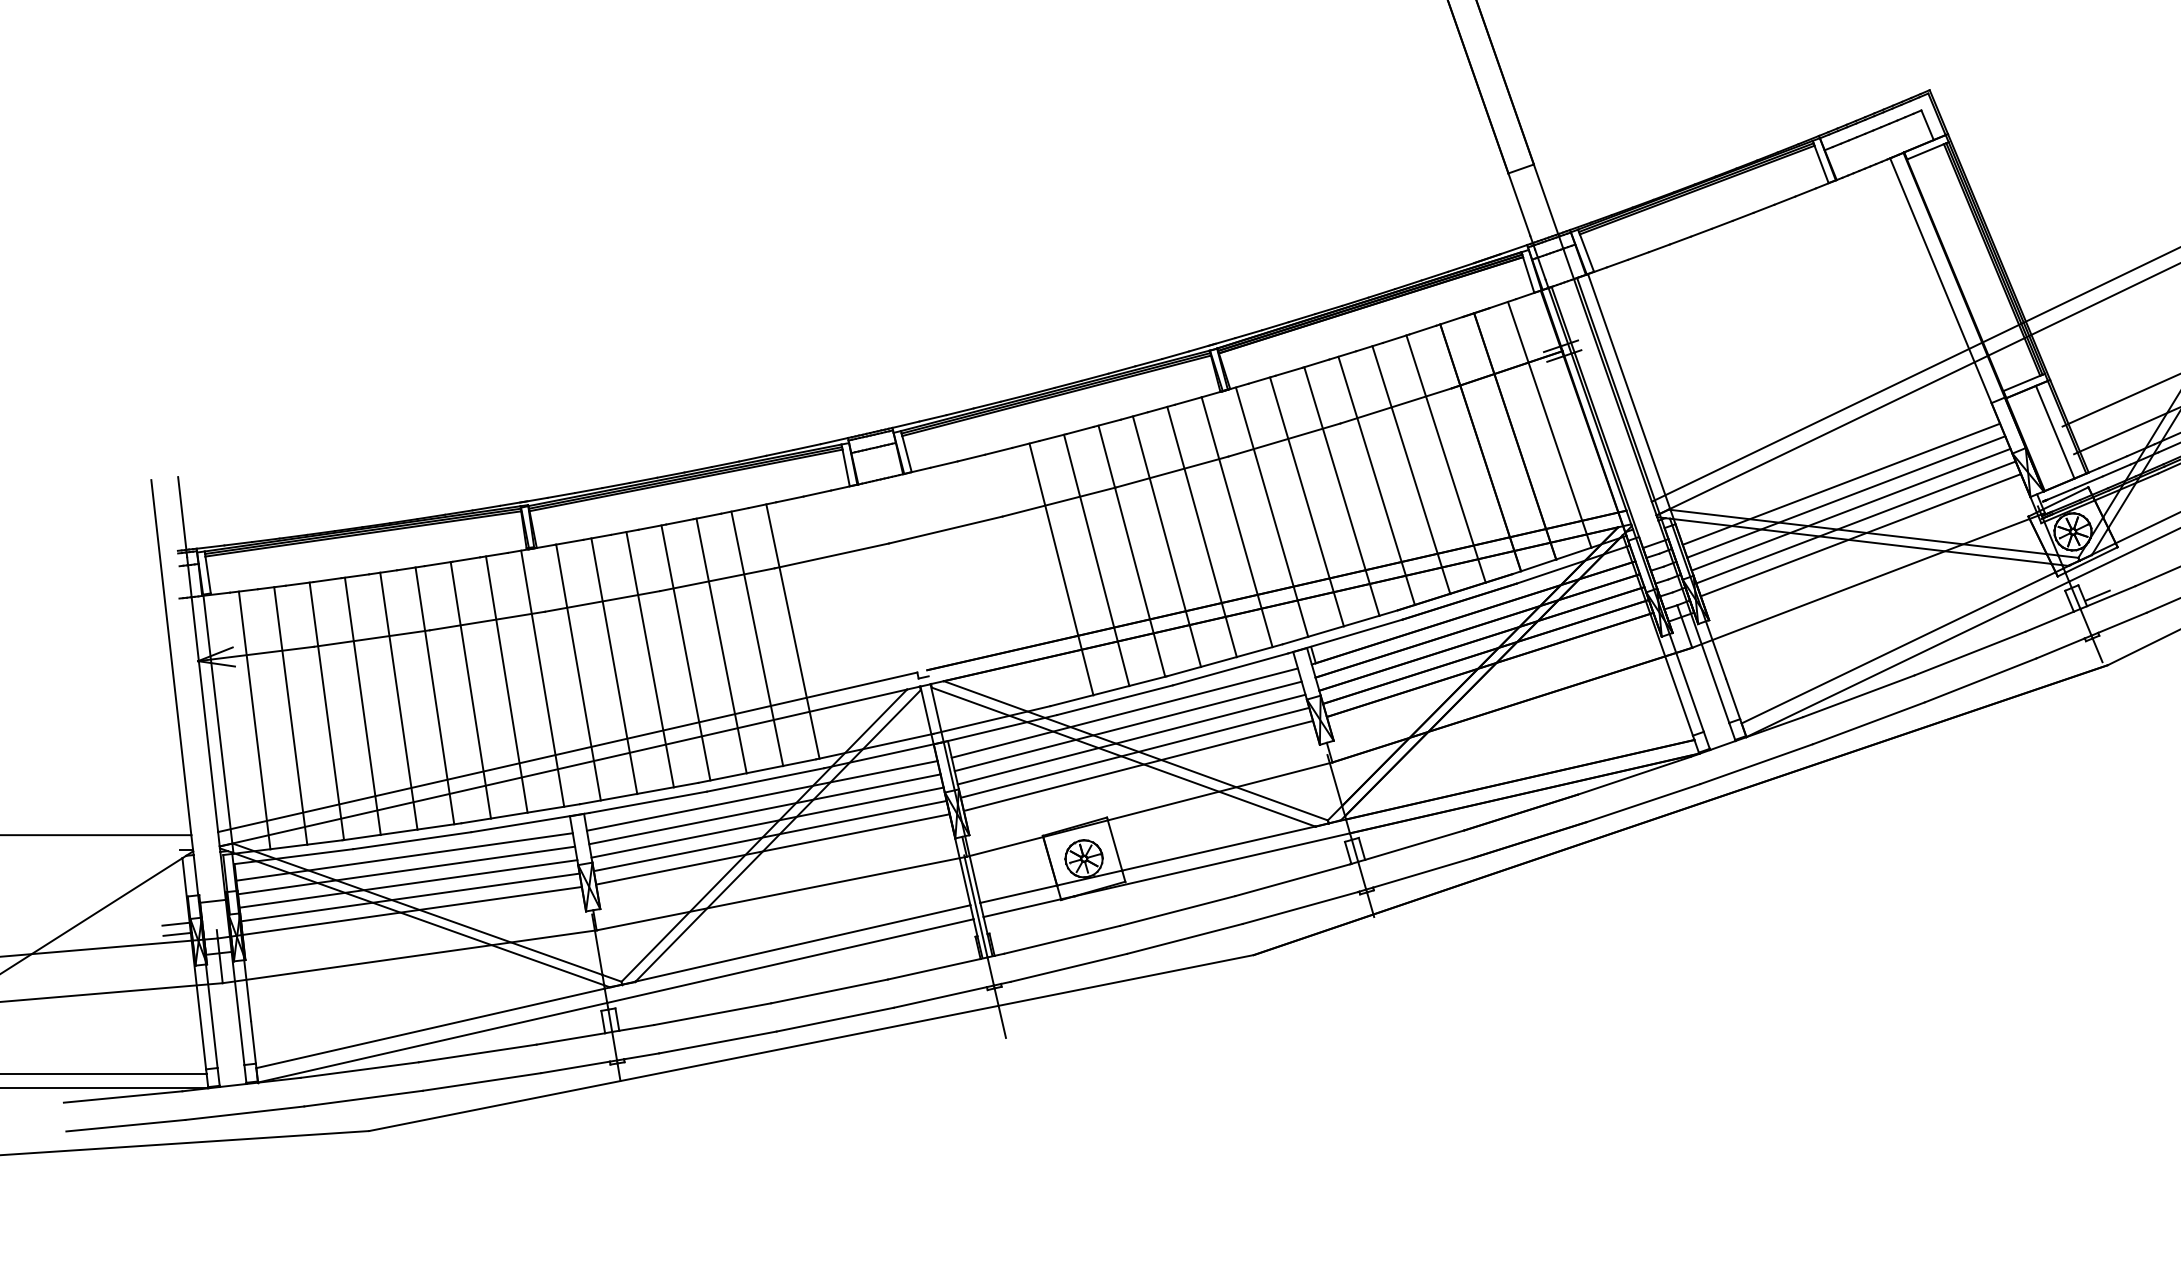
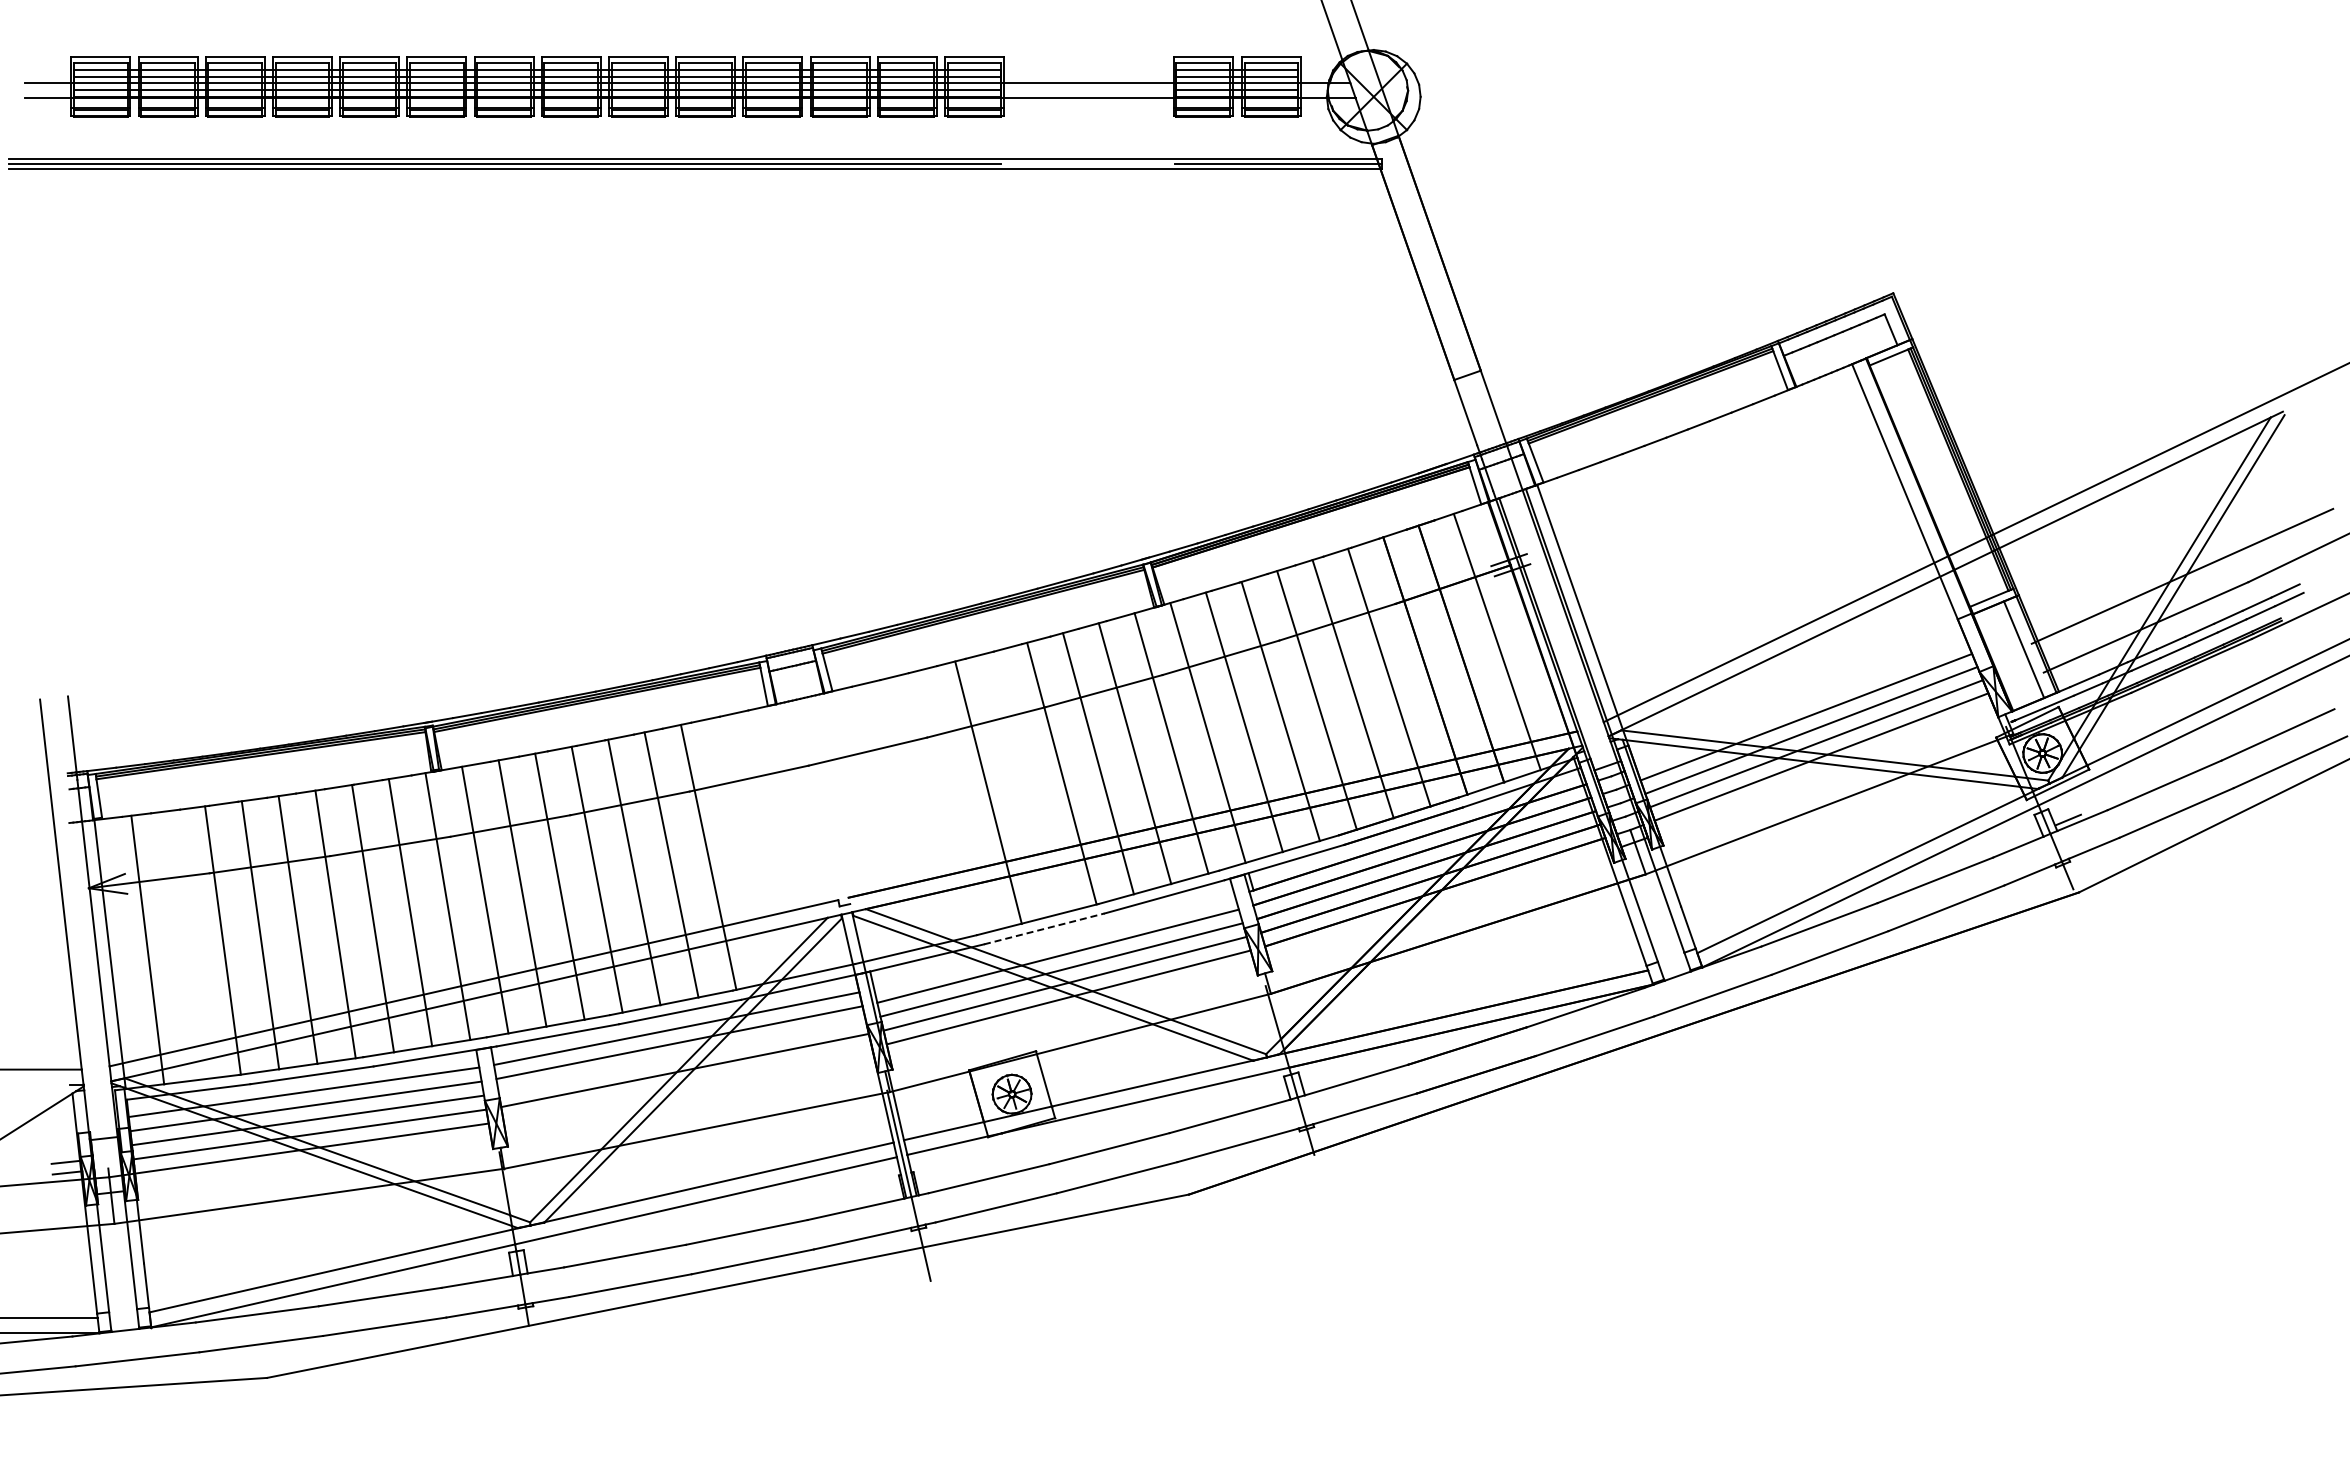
line: (1840, 483) -> (1800, 703), removed
line: (1096, 560) -> (1025, 783), removed
line: (1115, 699) -> (1044, 928), solid -> dashed
line: (1124, 712) -> (1054, 941), removed
line: (290, 716) -> (185, 945), removed
line: (766, 822) -> (681, 1056), removed
line: (772, 849) -> (687, 1084), removed

